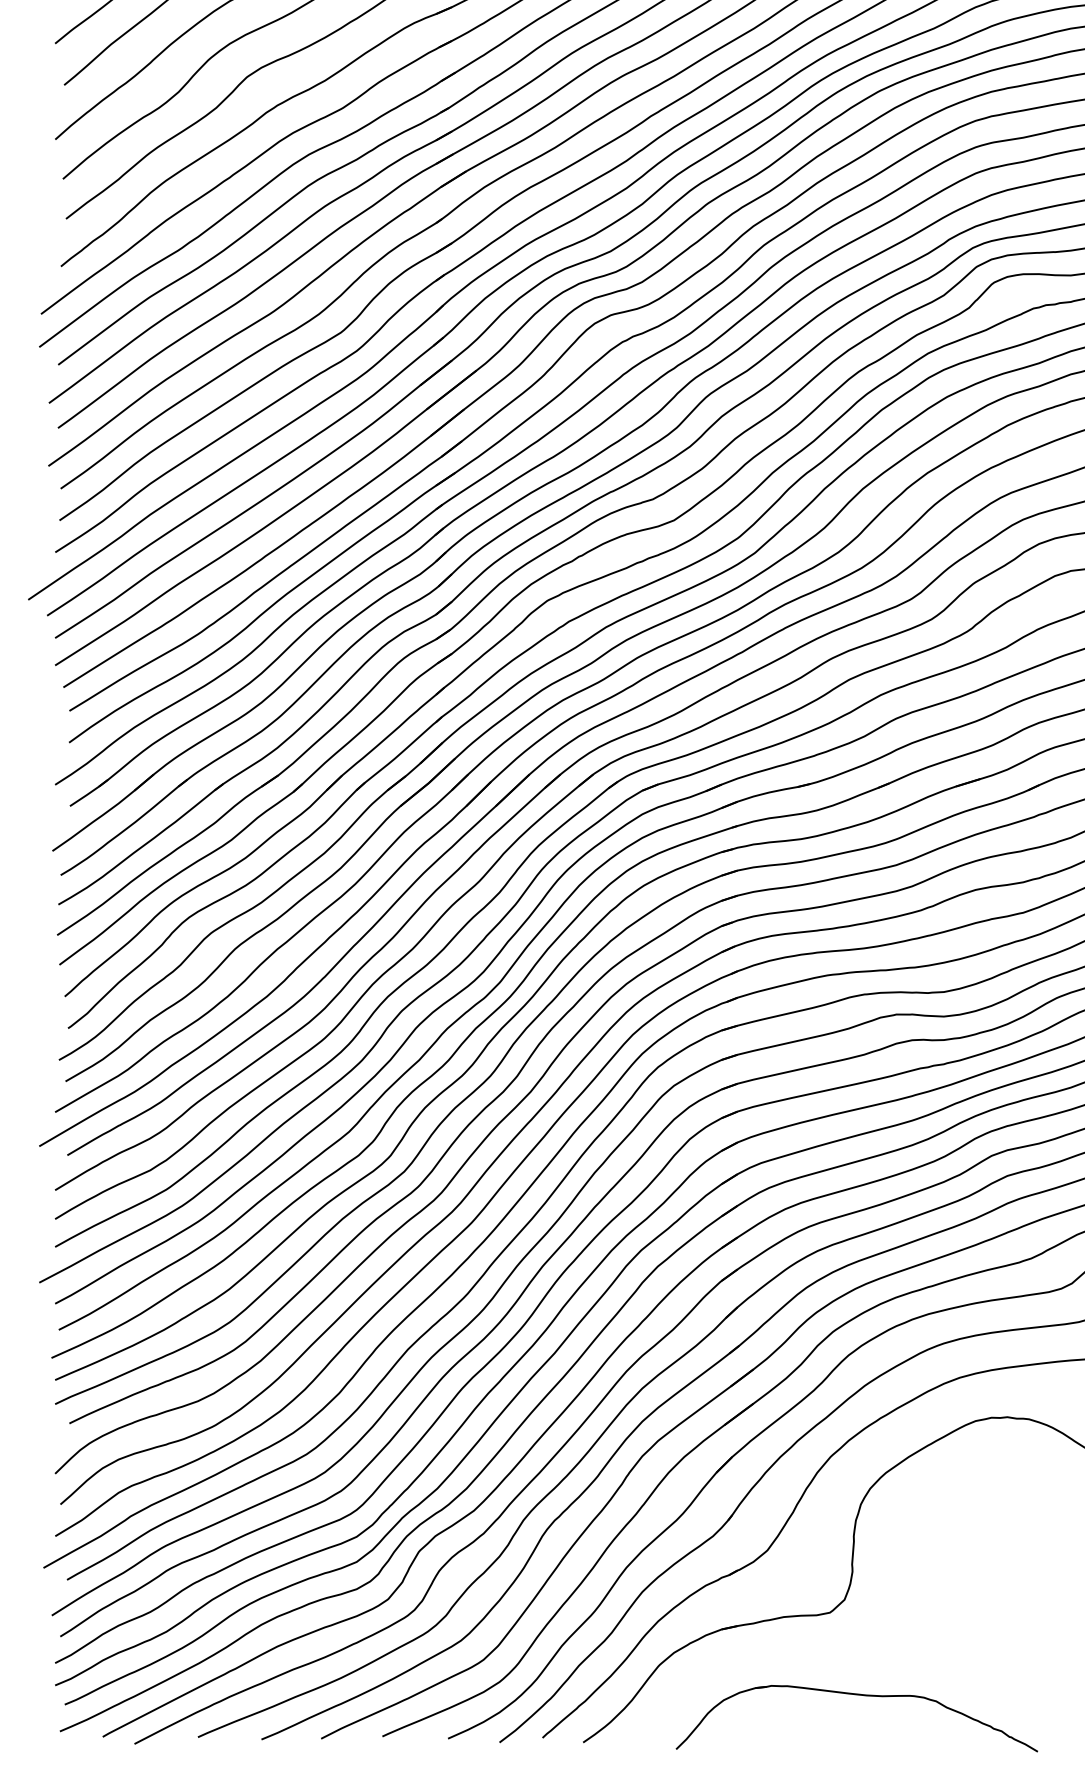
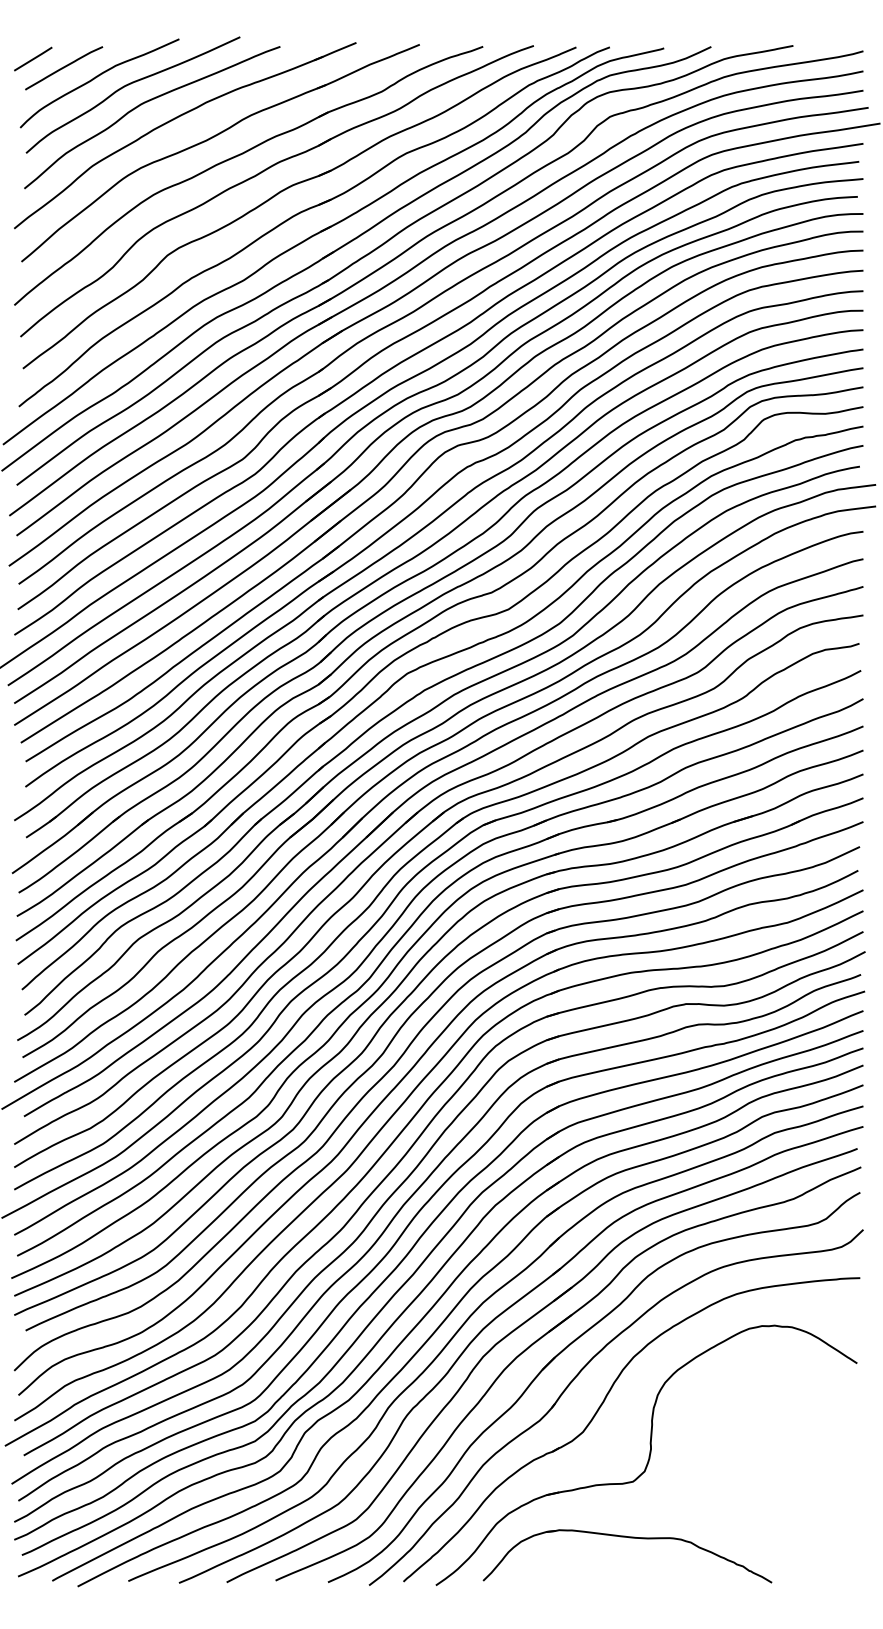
part: (859, 1696) -> (629, 1538), moved

